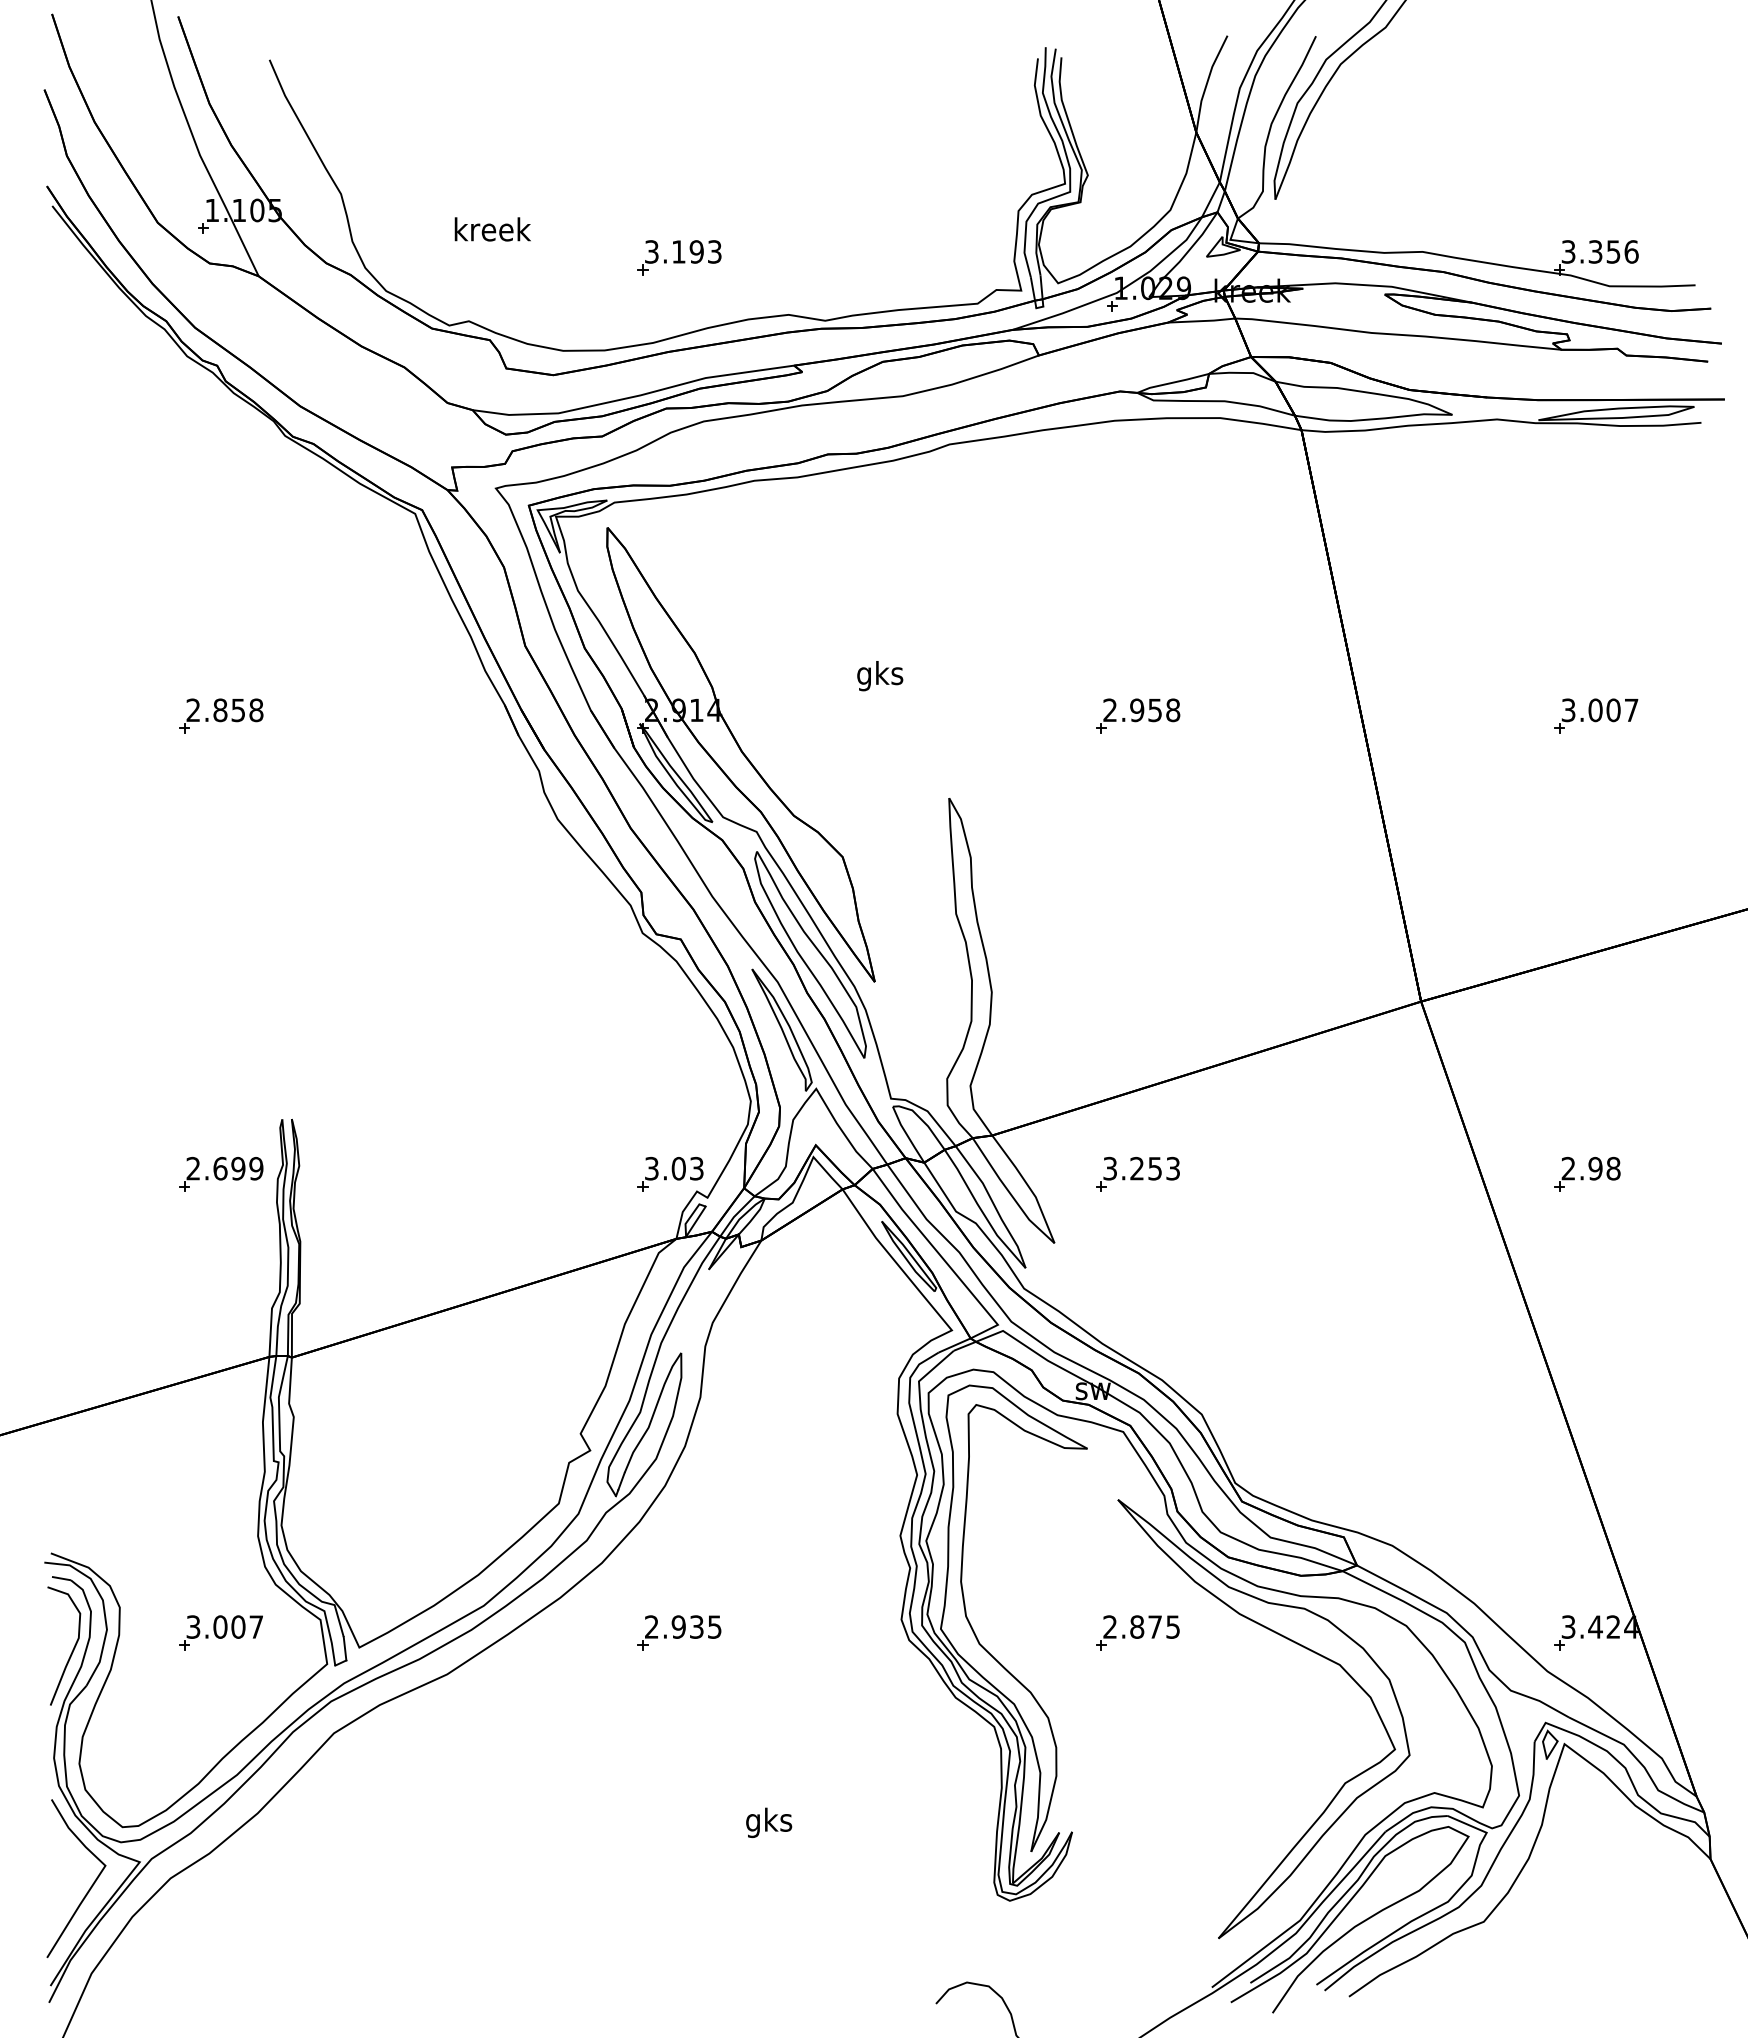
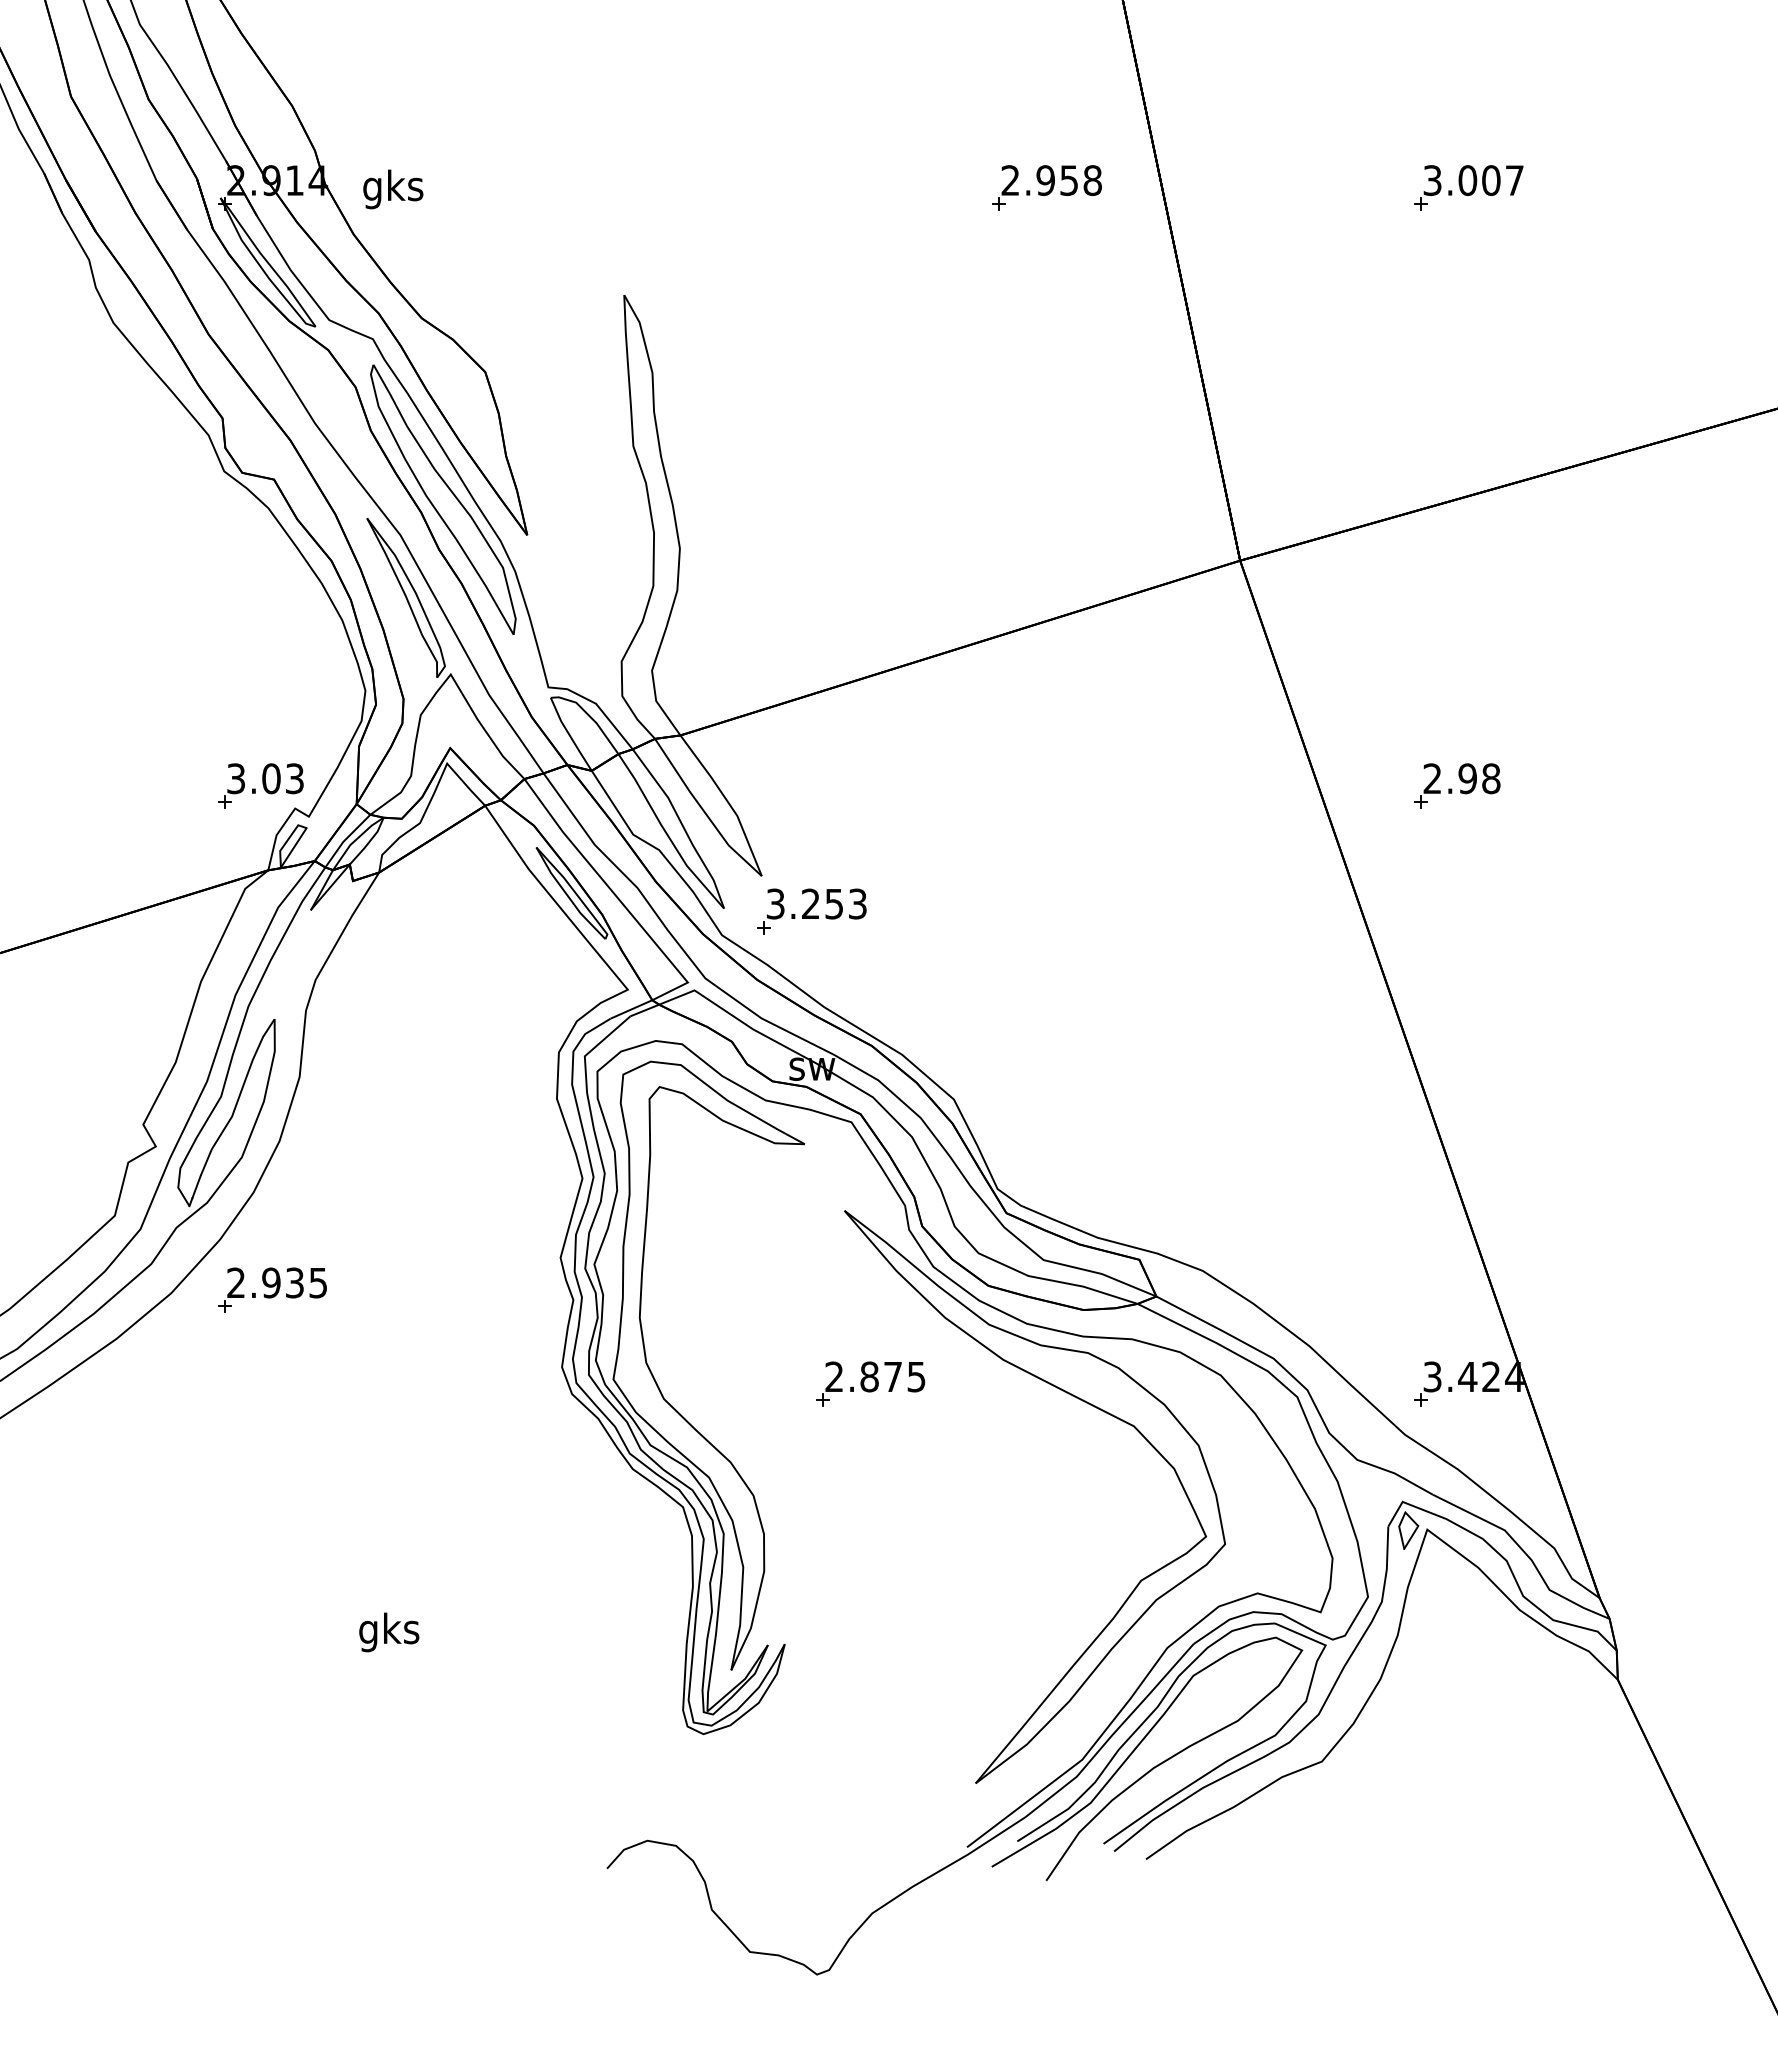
text: (880, 676) -> (393, 189), moved
part: (1138, 715) -> (1047, 187), moved
part: (1137, 1173) -> (811, 910), moved
part: (679, 1632) -> (272, 1290), moved

